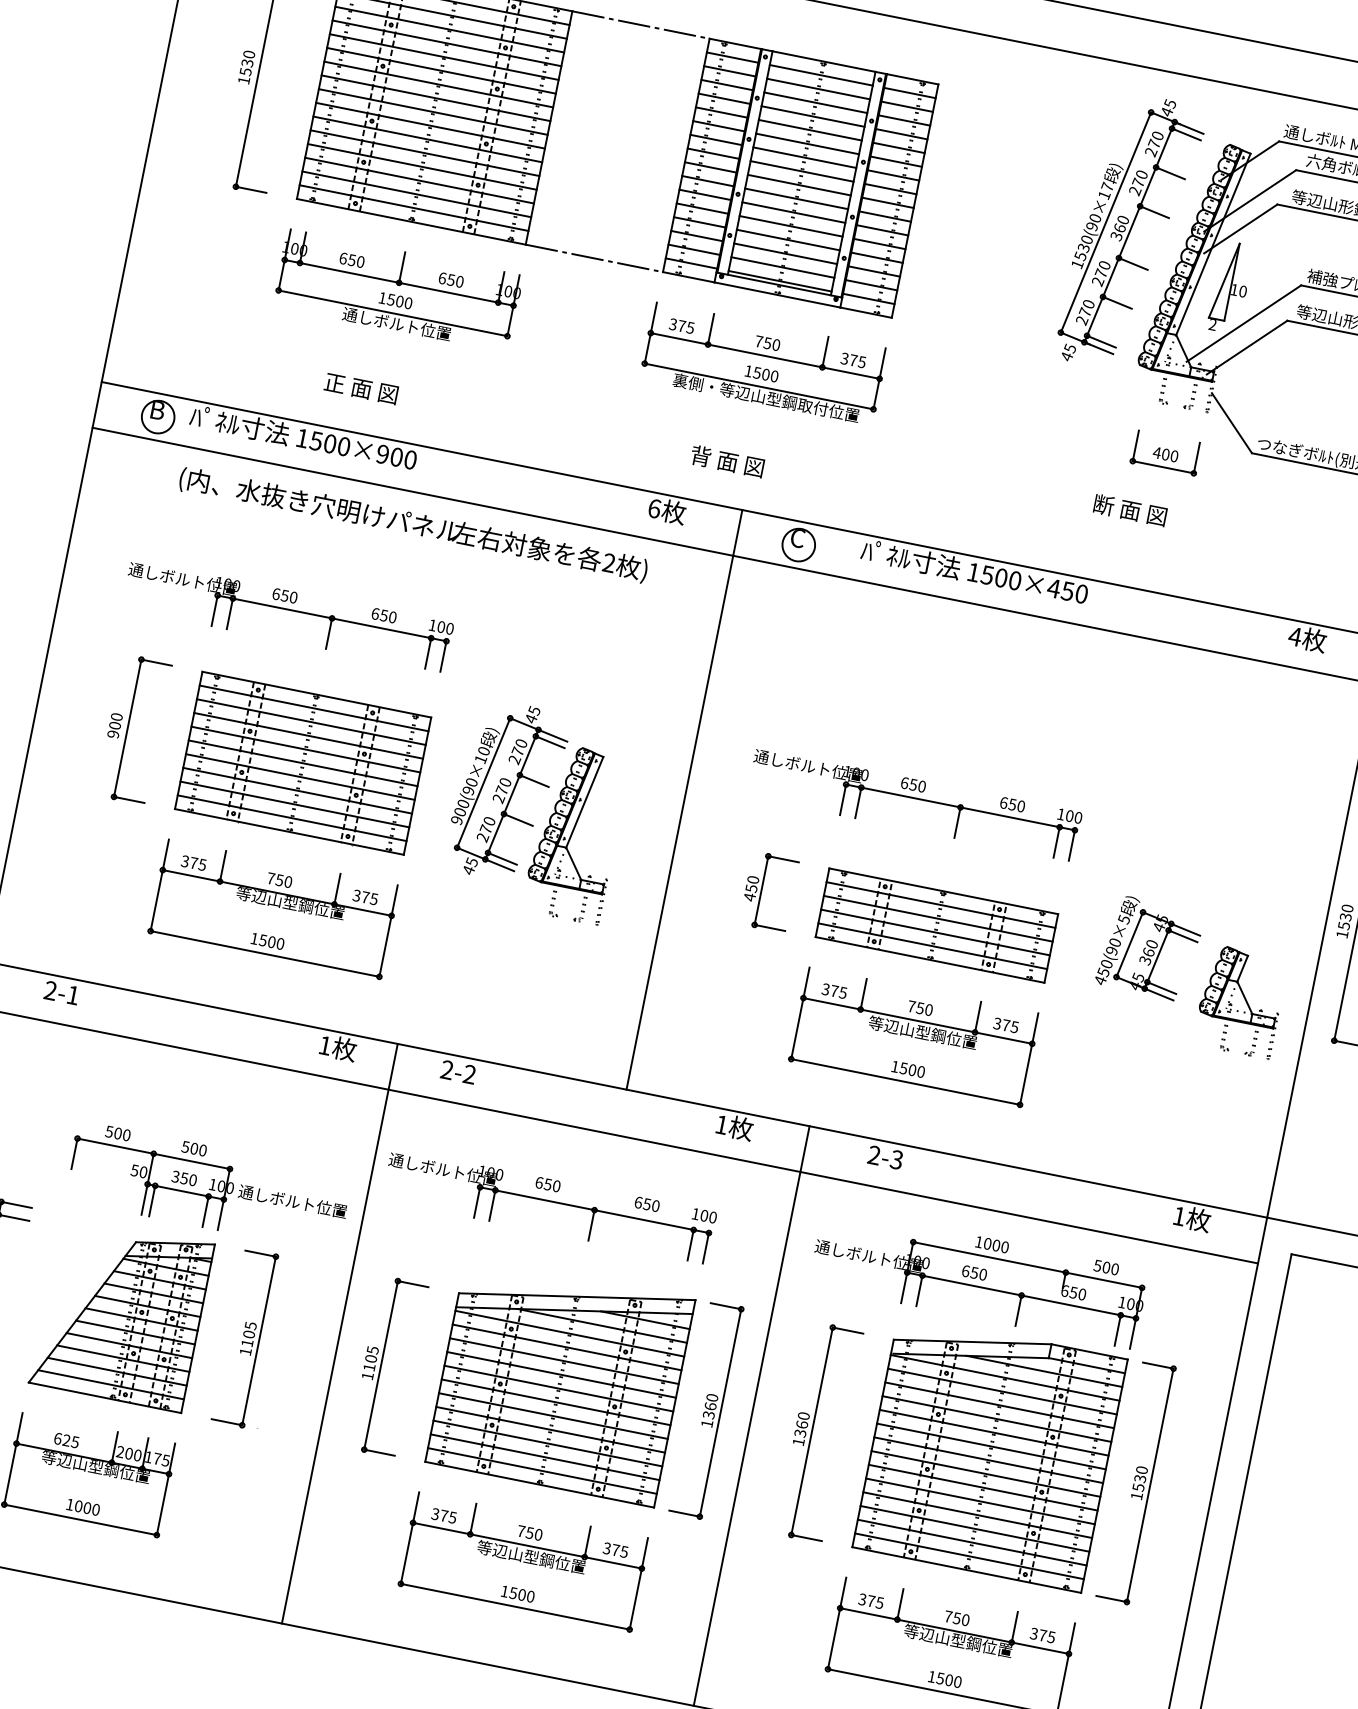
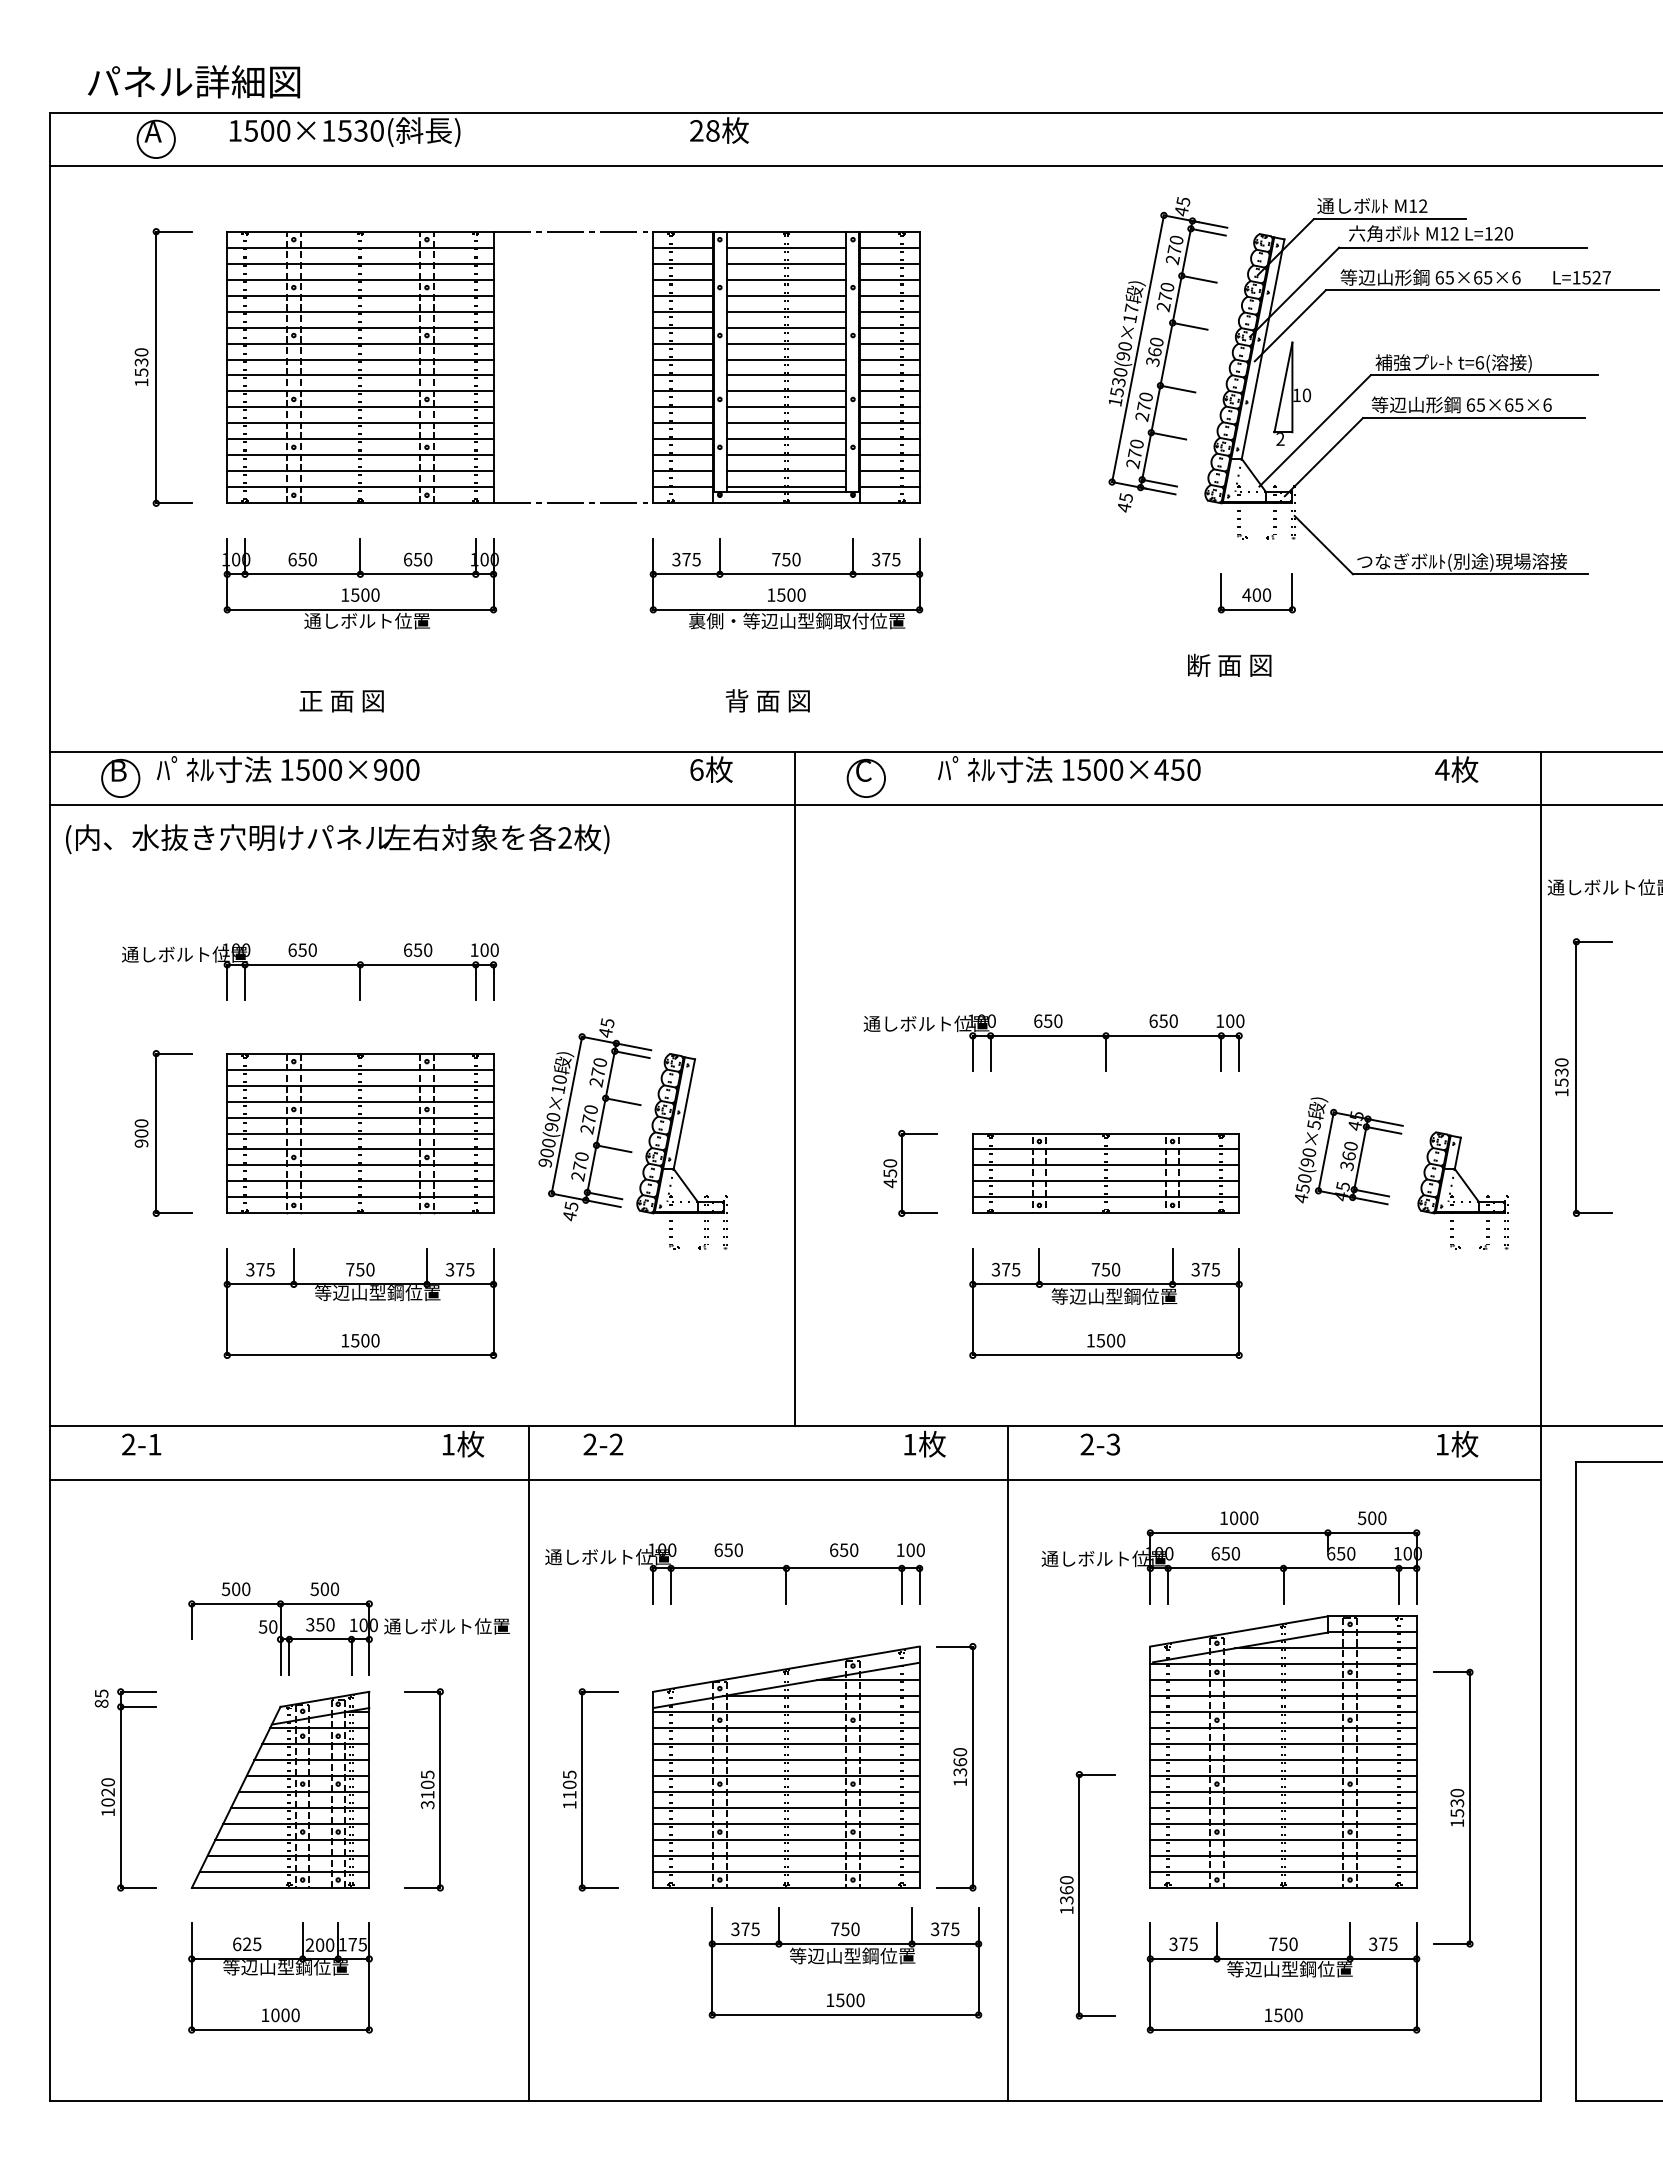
text: (413, 525) -> (337, 839), moved
text: (245, 1352) -> (427, 1805), 1105 -> 3105
part: (812, 1431) -> (1079, 1895), moved
part: (1136, 1481) -> (1453, 1807), moved
part: (524, 1561) -> (845, 1962), moved

